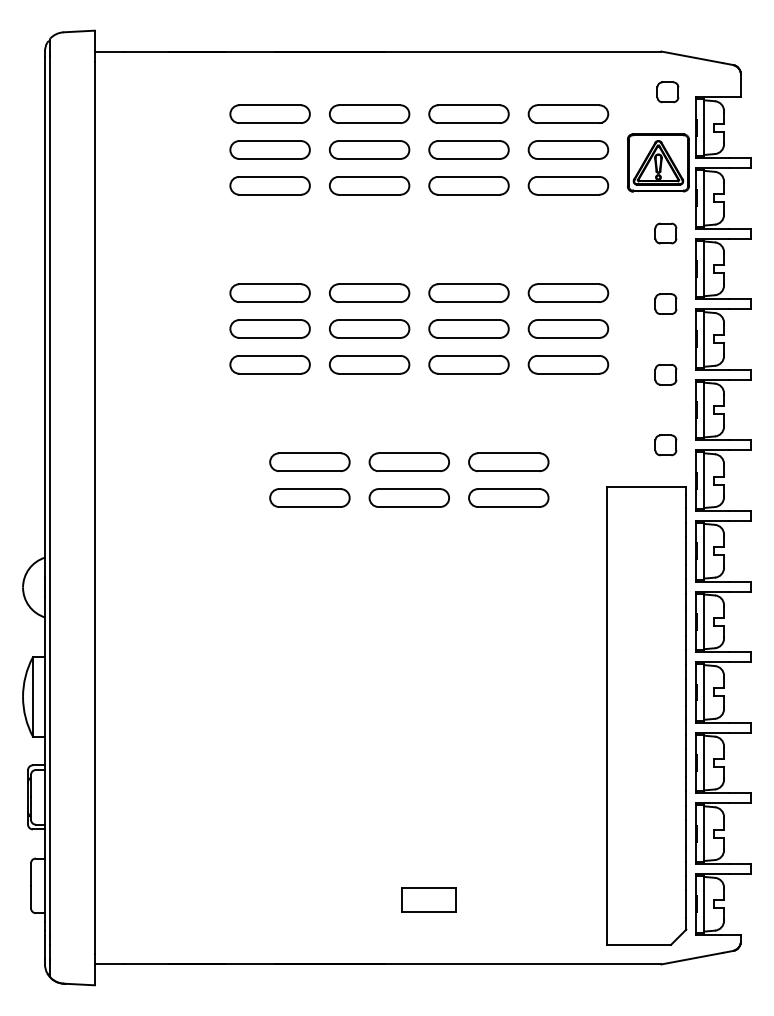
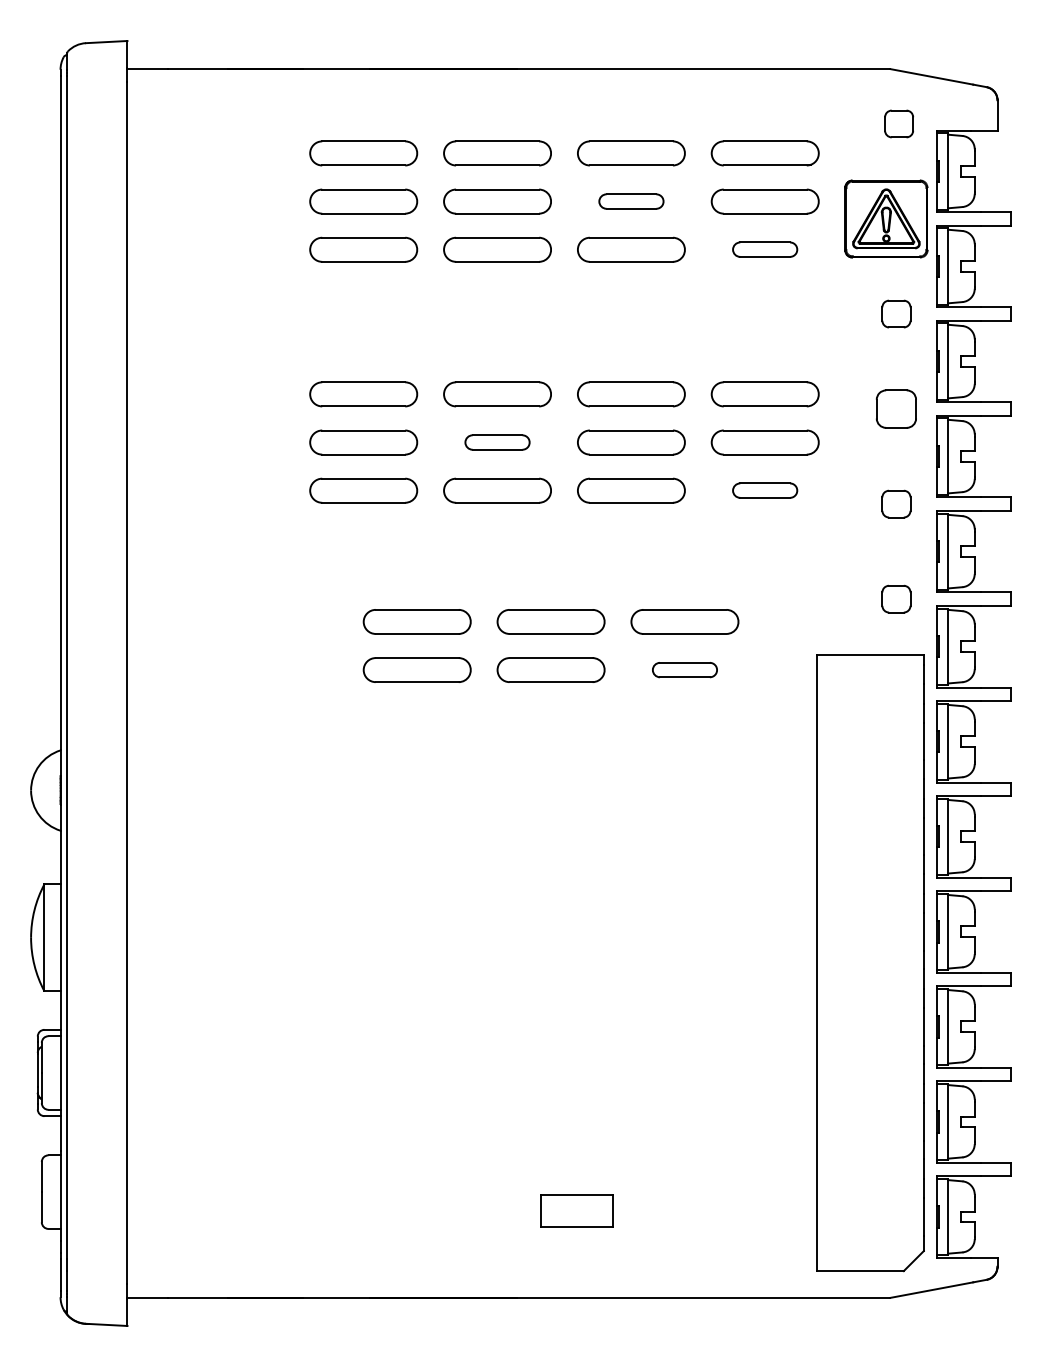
part: (469, 149) -> (631, 201), size x0.6
part: (567, 185) -> (764, 249), size x0.6
part: (665, 303) -> (896, 408), size x1.4
part: (369, 328) -> (497, 442), size x0.6
part: (567, 364) -> (764, 490), size x0.6
part: (508, 497) -> (684, 669), size x0.6

